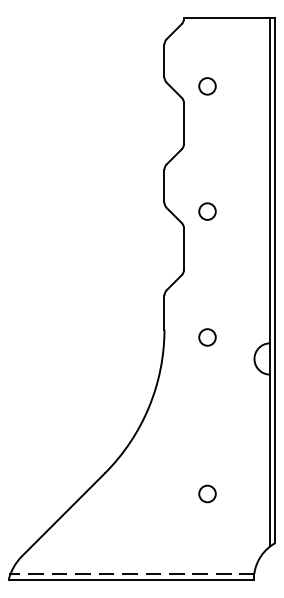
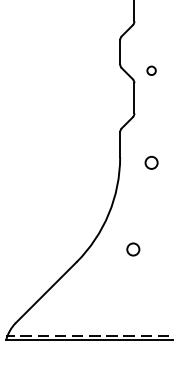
circle: (207, 211) -> (151, 70), size x0.7
circle: (207, 493) -> (133, 249), moved

